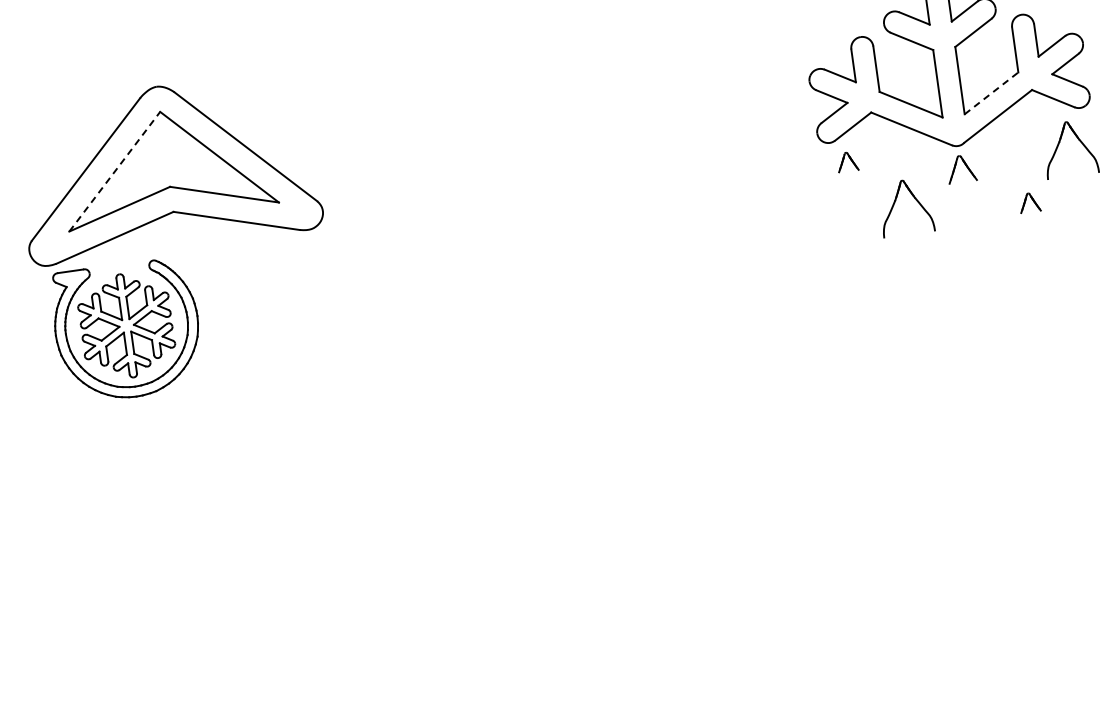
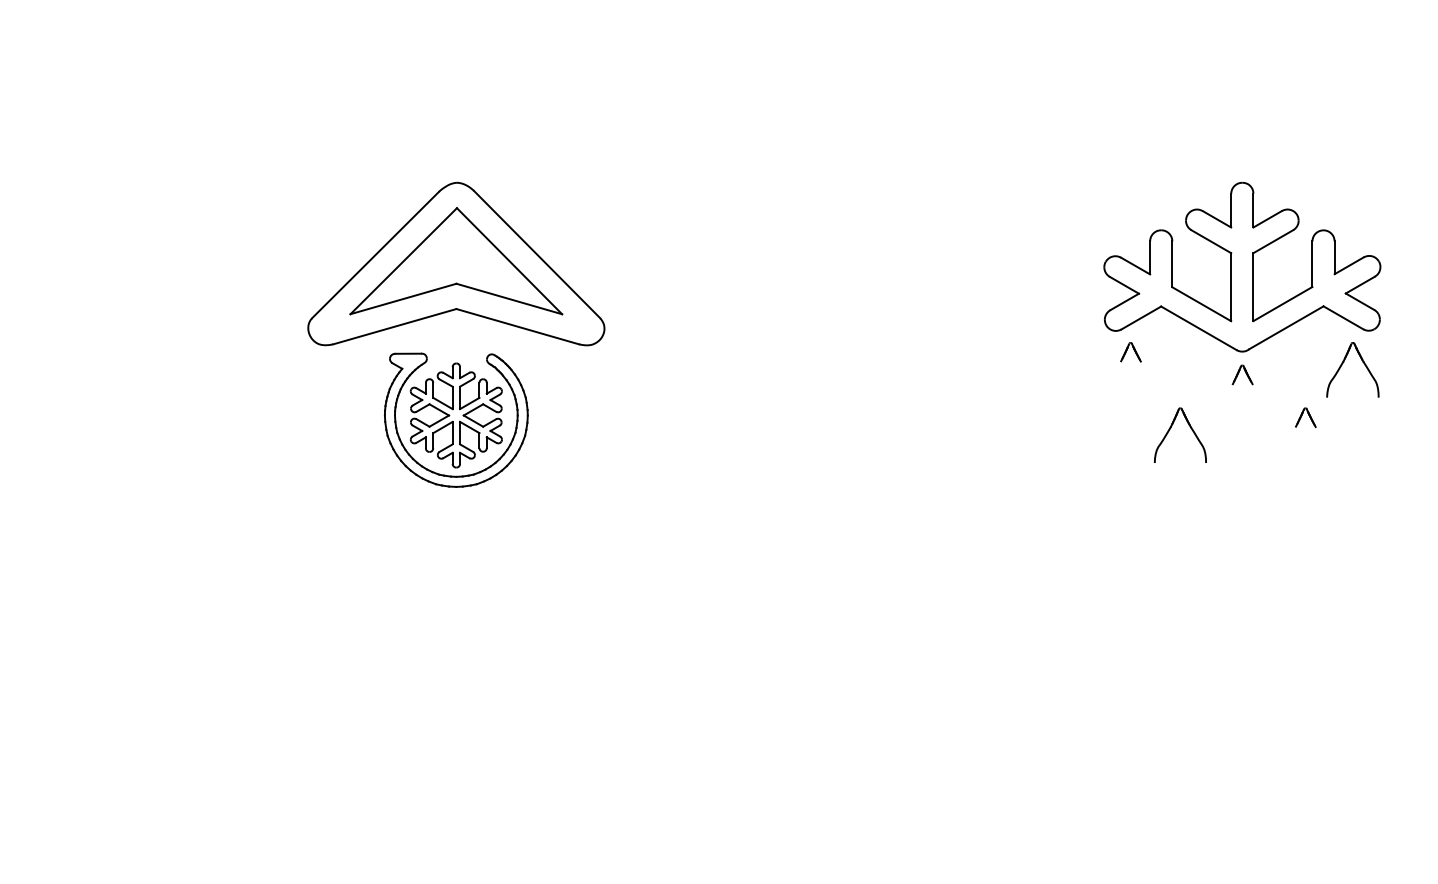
line: (991, 92) -> (1283, 303), dashed -> solid
part: (961, 168) -> (1242, 374), size x0.71
line: (115, 170) -> (404, 260), dashed -> solid
part: (896, 201) -> (1171, 428), moved
part: (127, 329) -> (456, 419), moved

